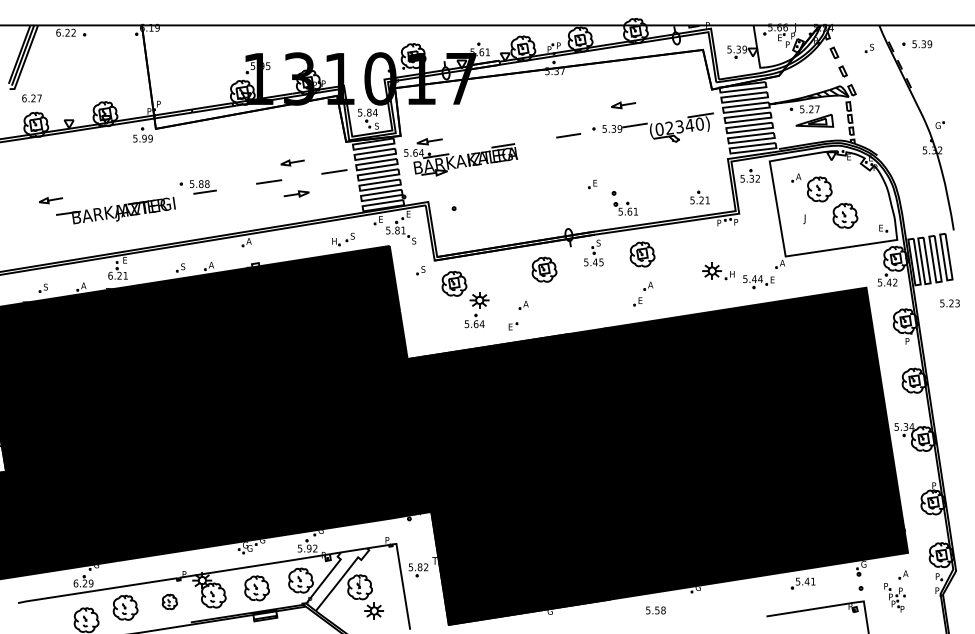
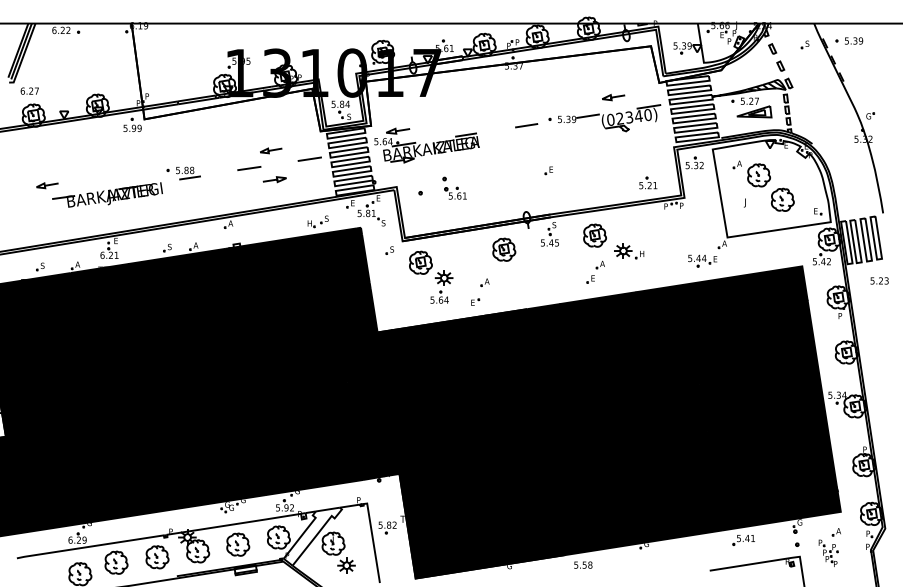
curve: (623, 105) -> (613, 97), moved
part: (624, 203) -> (454, 188), moved
part: (718, 271) -> (629, 251), moved
part: (169, 601) -> (157, 556), size x1.67
text: (655, 610) -> (582, 565), moved

